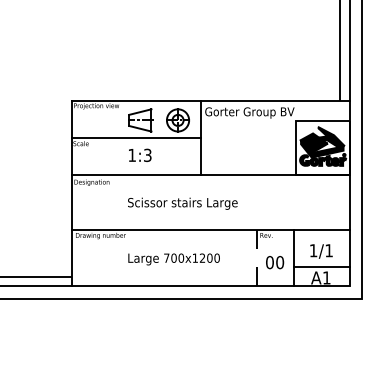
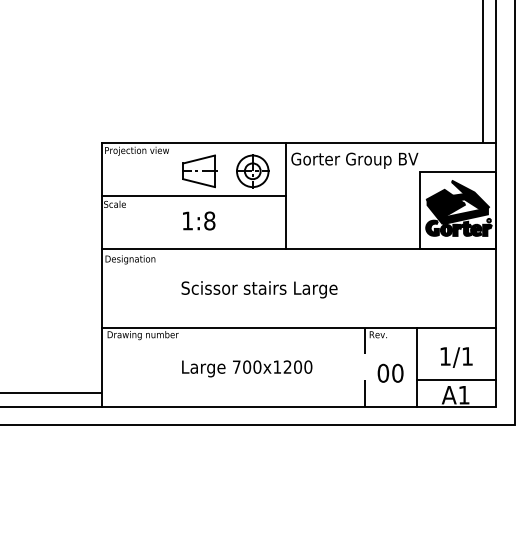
text: (147, 154) -> (209, 219), 1:3 -> 1:8

